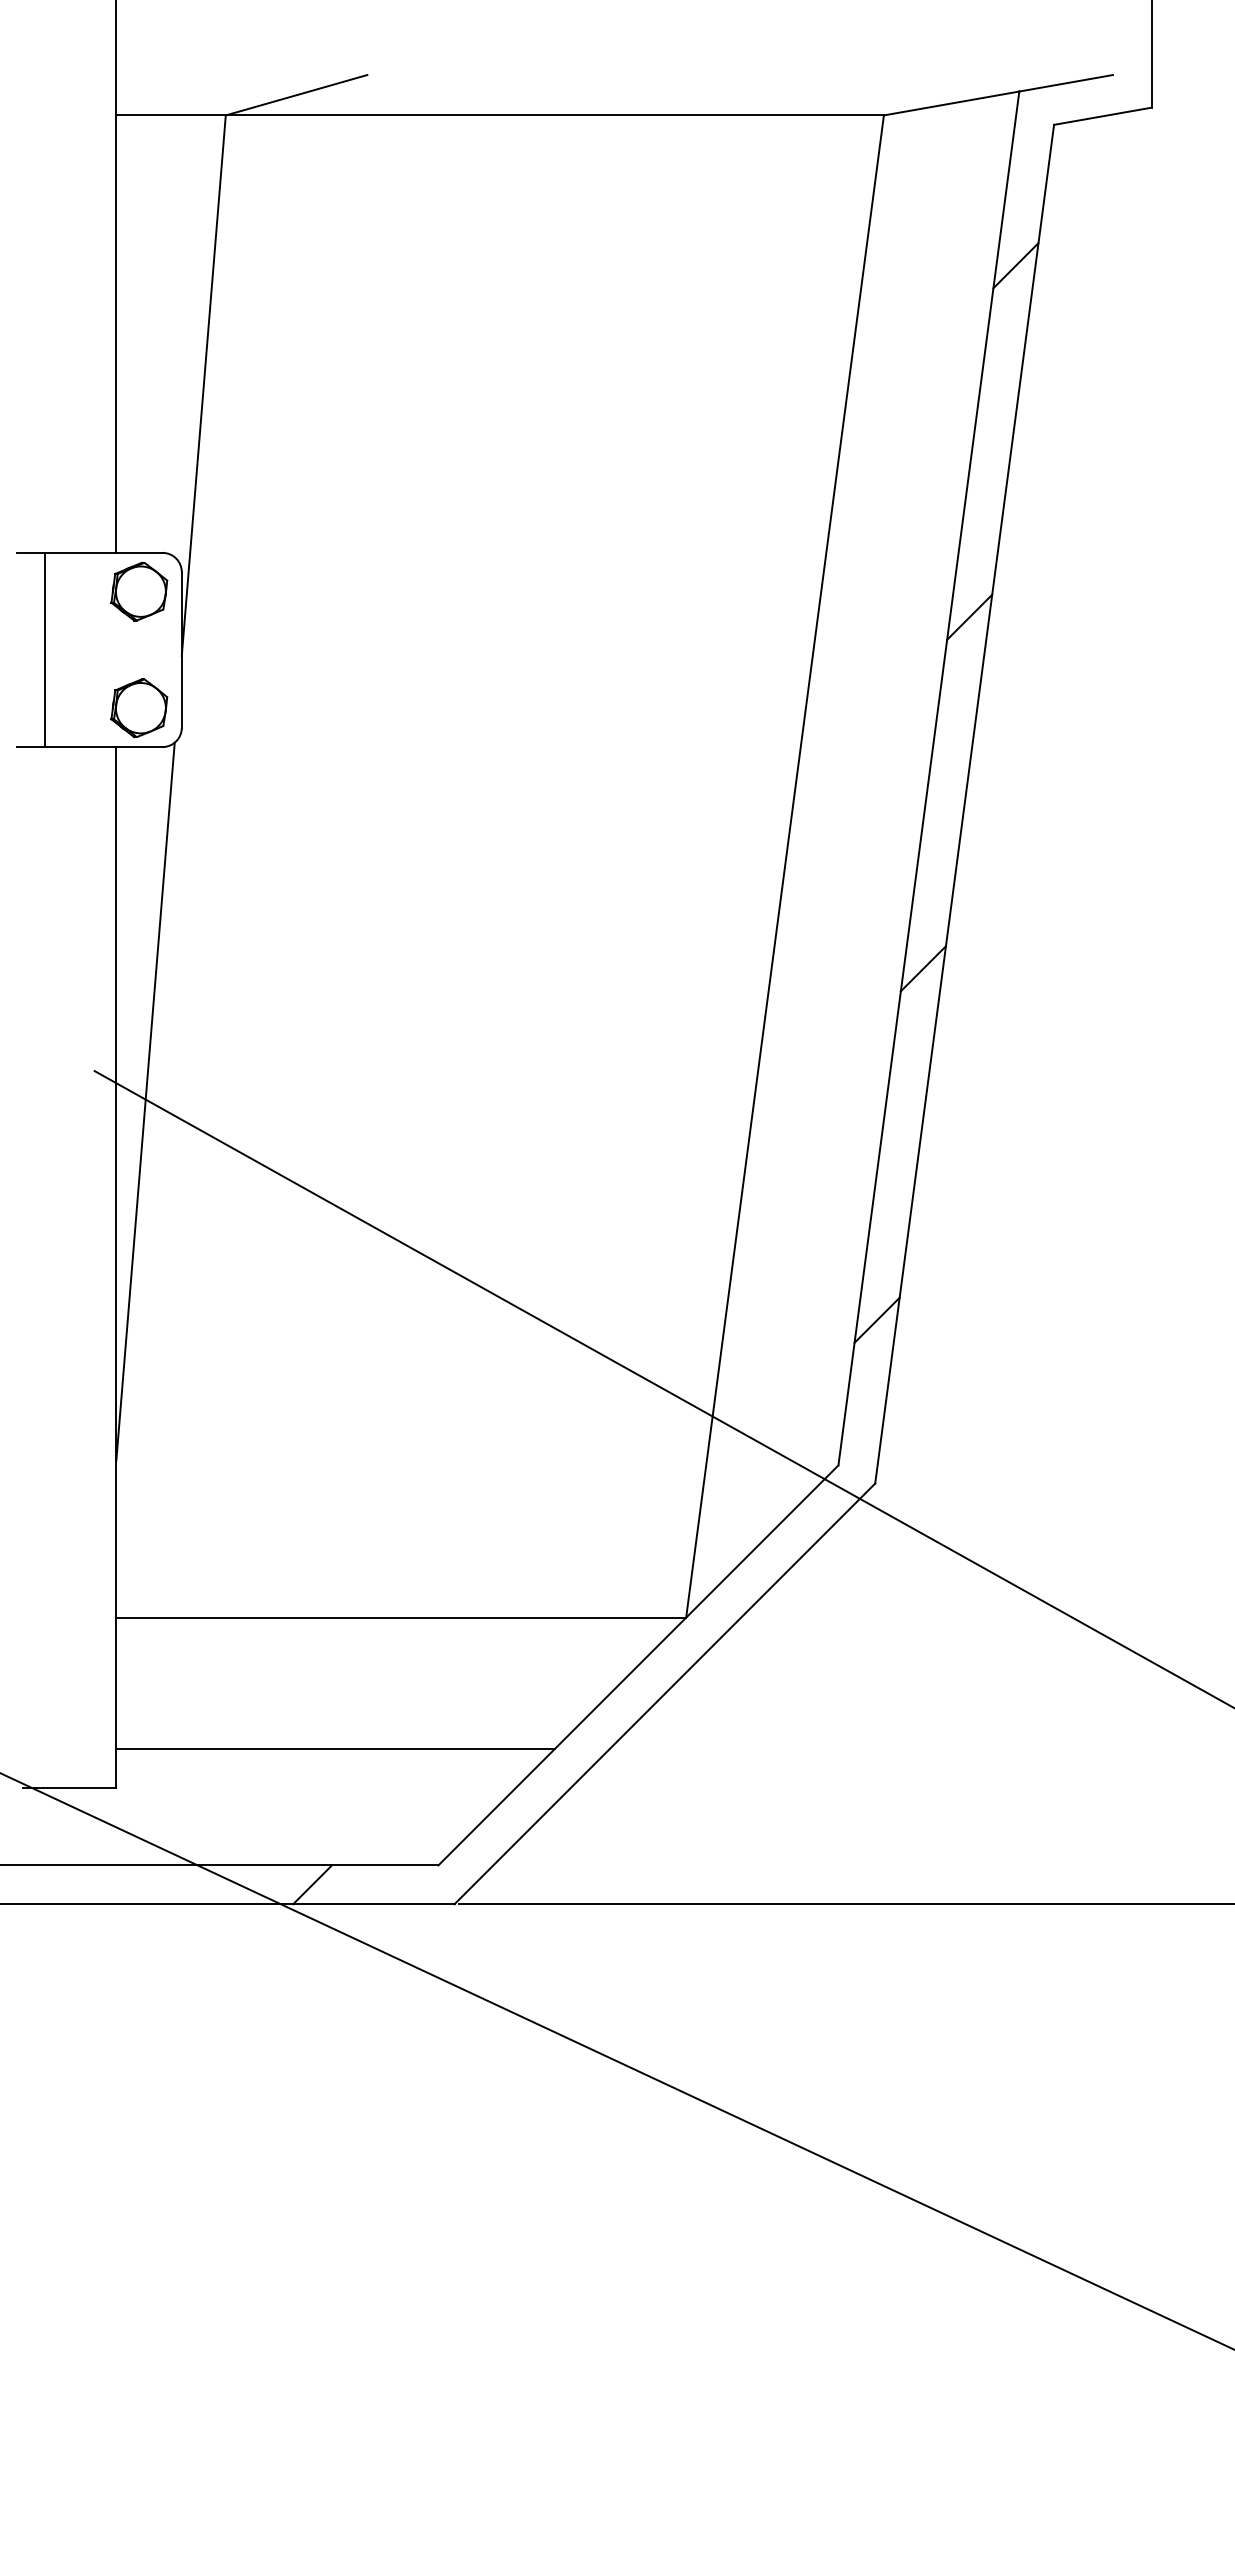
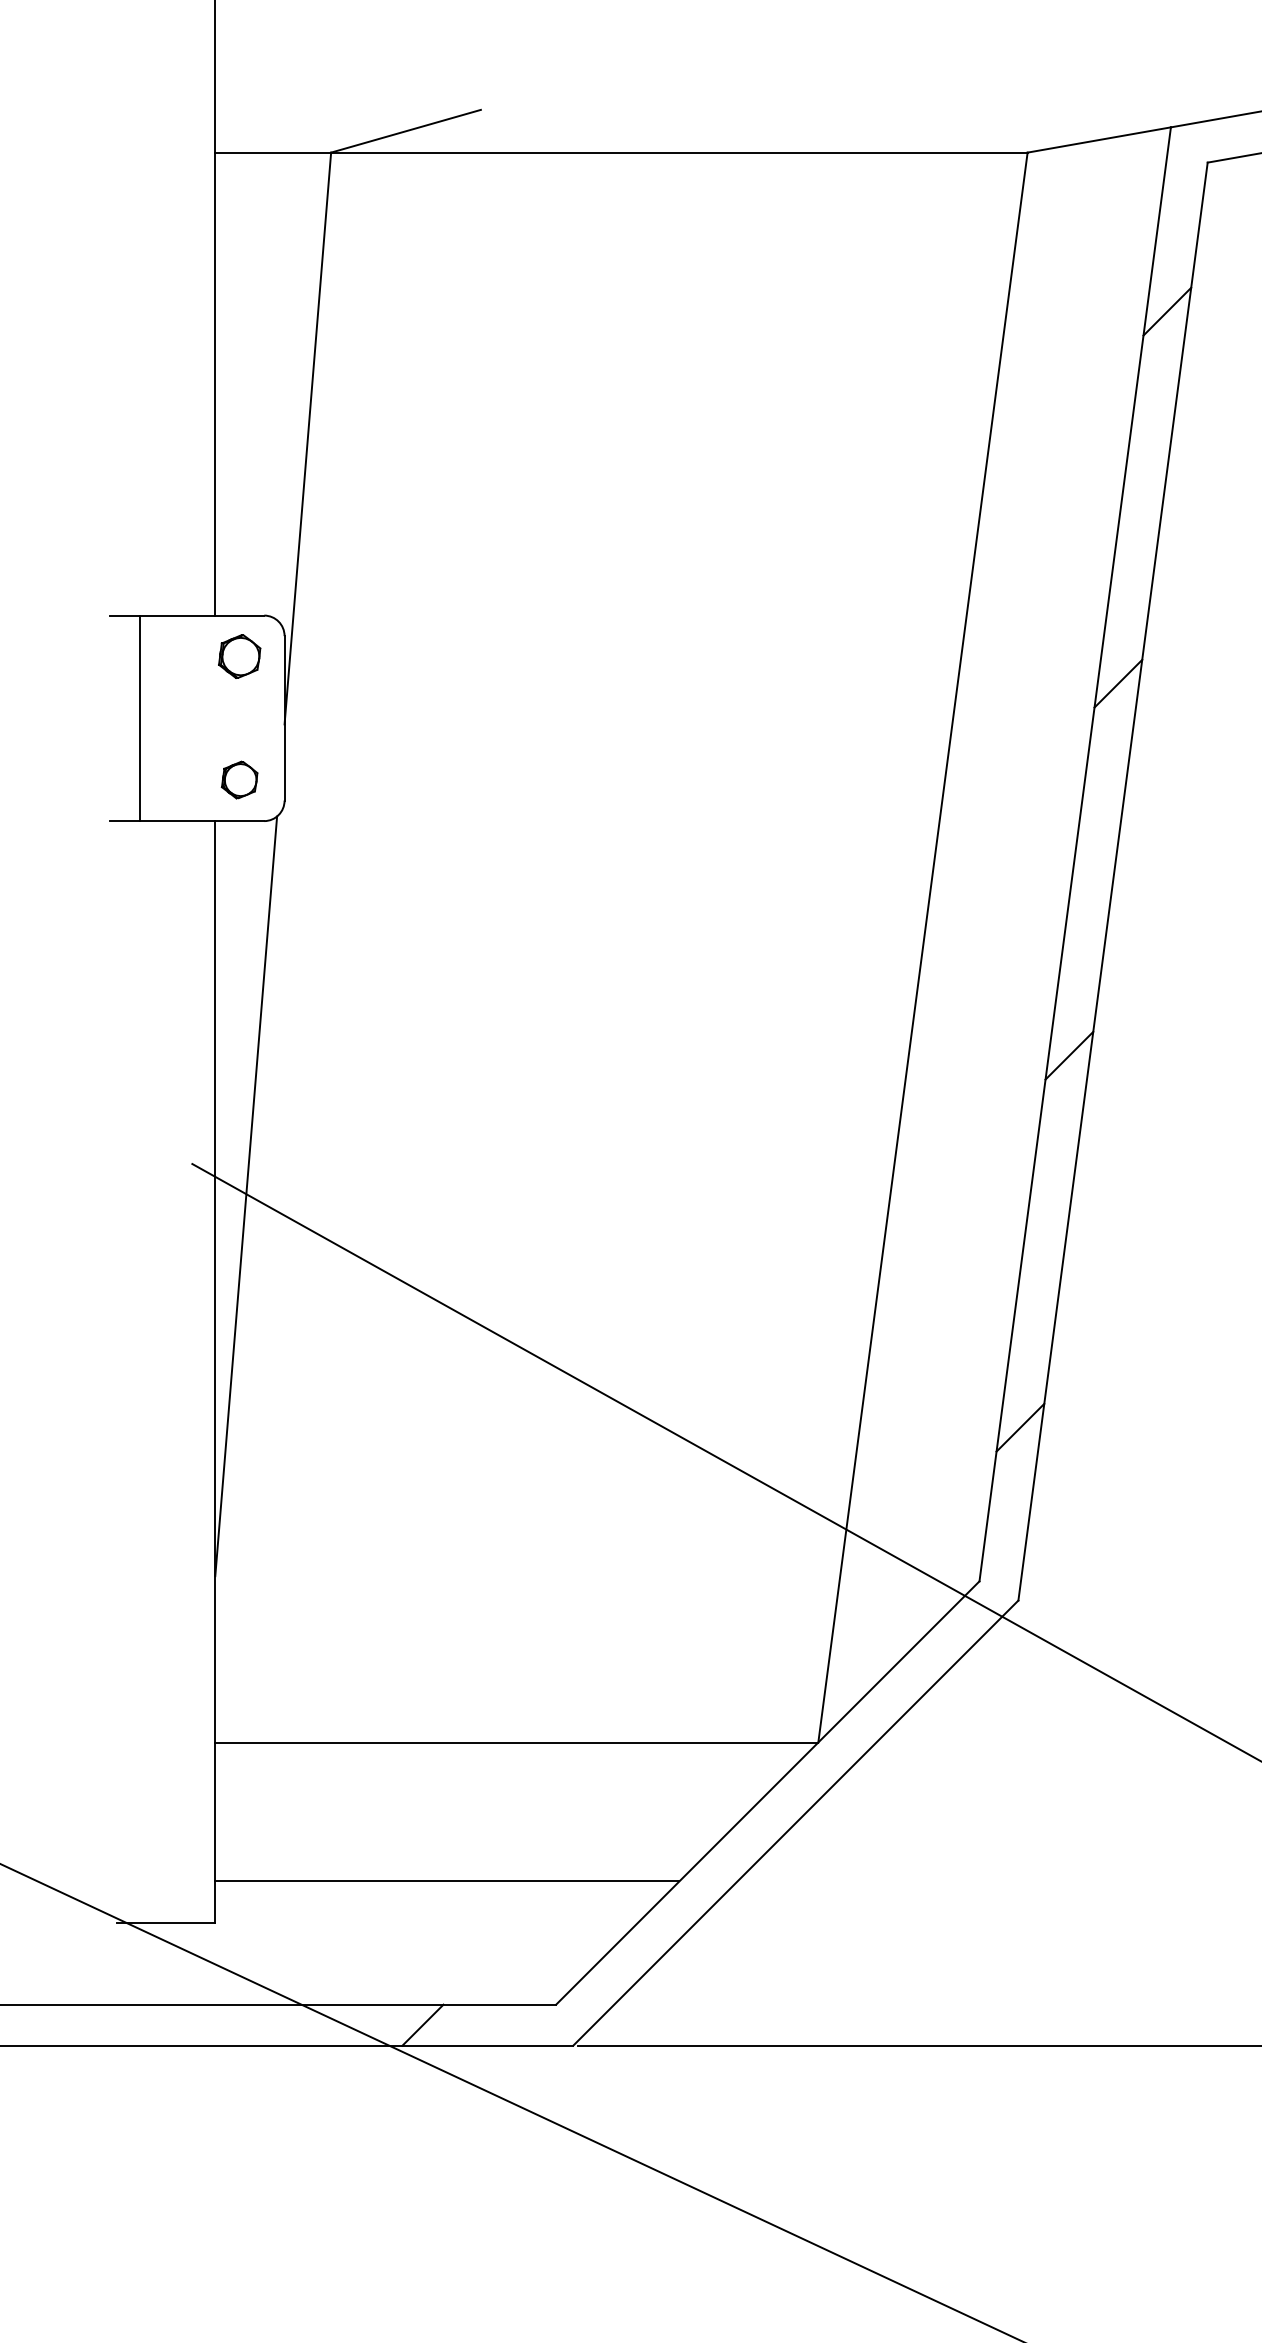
part: (139, 591) -> (239, 656), size x0.7
part: (139, 708) -> (239, 780), size x0.6

